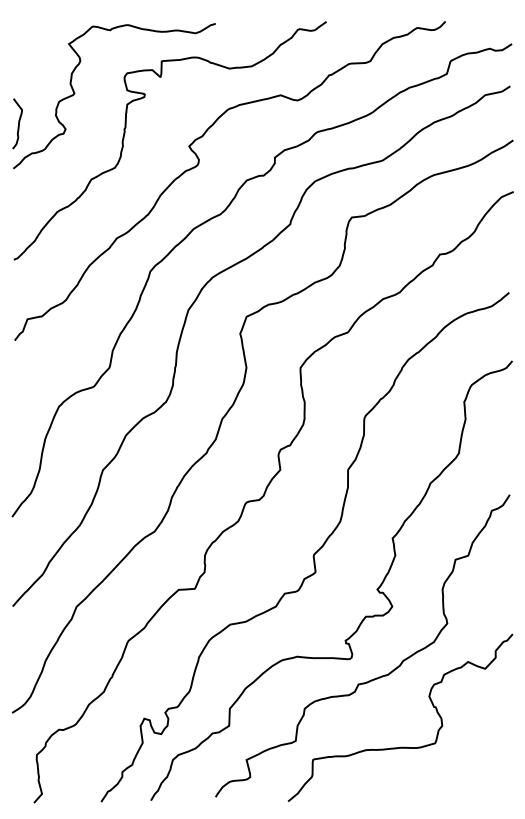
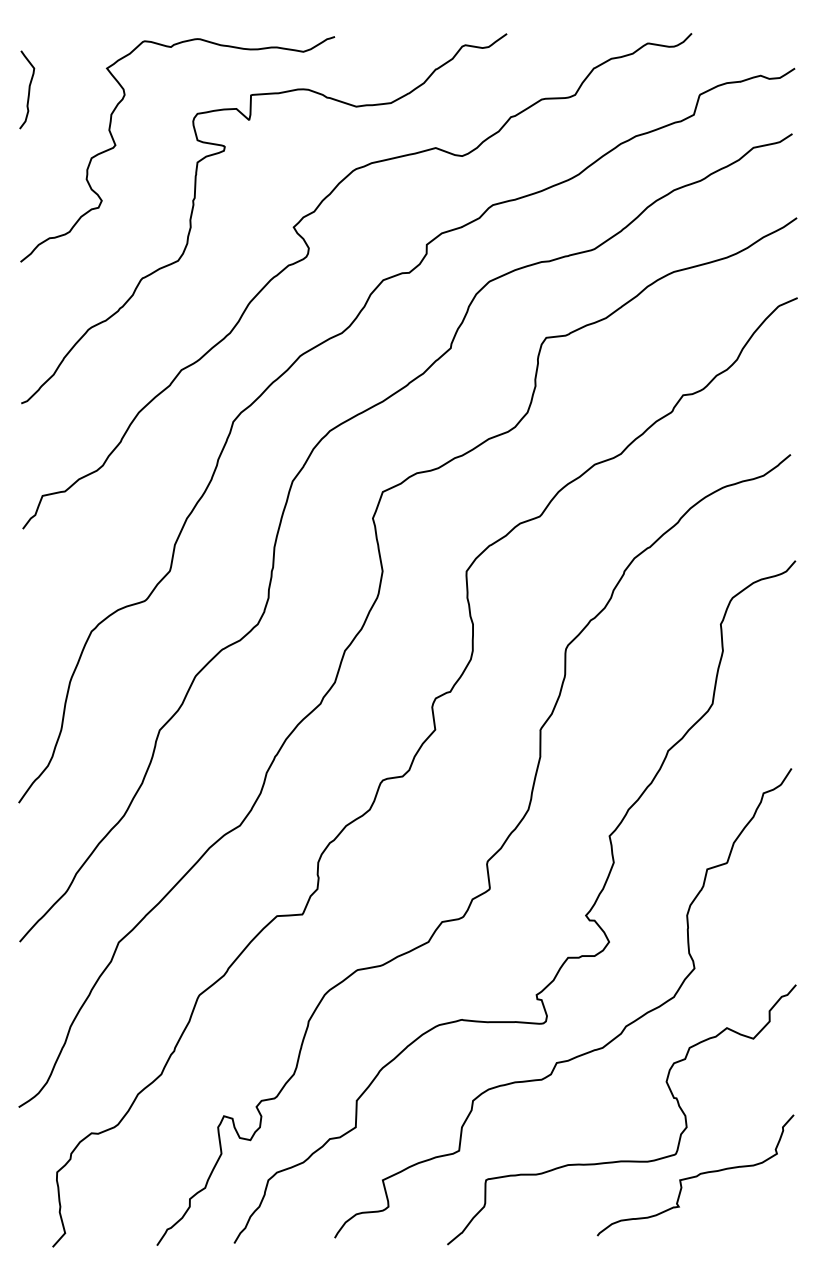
curve: (18, 123) -> (28, 89), moved
curve: (447, 756) -> (694, 1174), added

